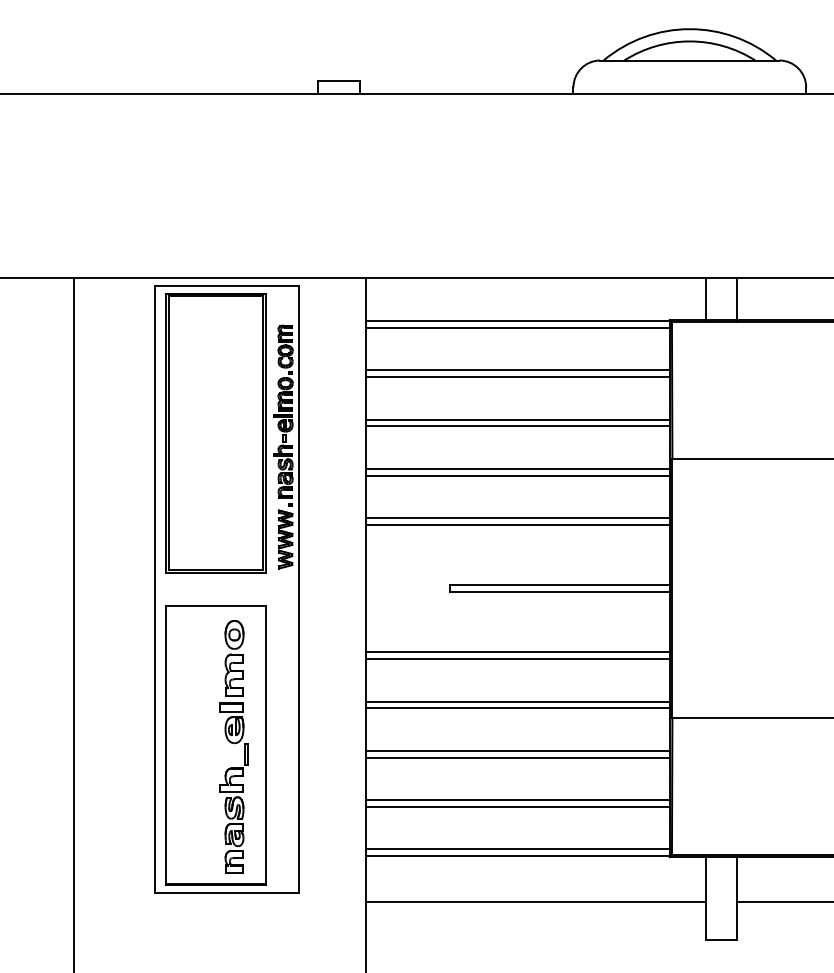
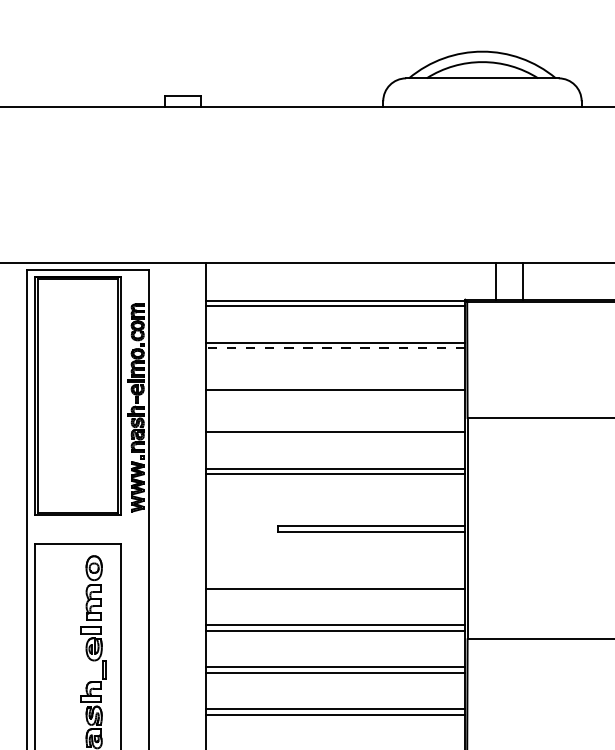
line: (517, 377) -> (335, 348), solid -> dashed
line: (517, 419) -> (335, 384), removed
line: (517, 468) -> (335, 426), removed
line: (517, 652) -> (335, 583), removed

